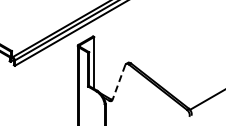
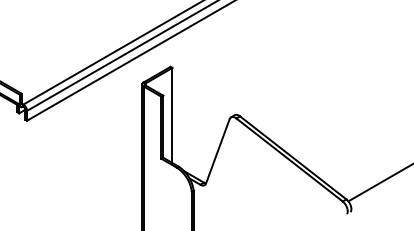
line: (118, 82) -> (217, 151), dashed -> solid

